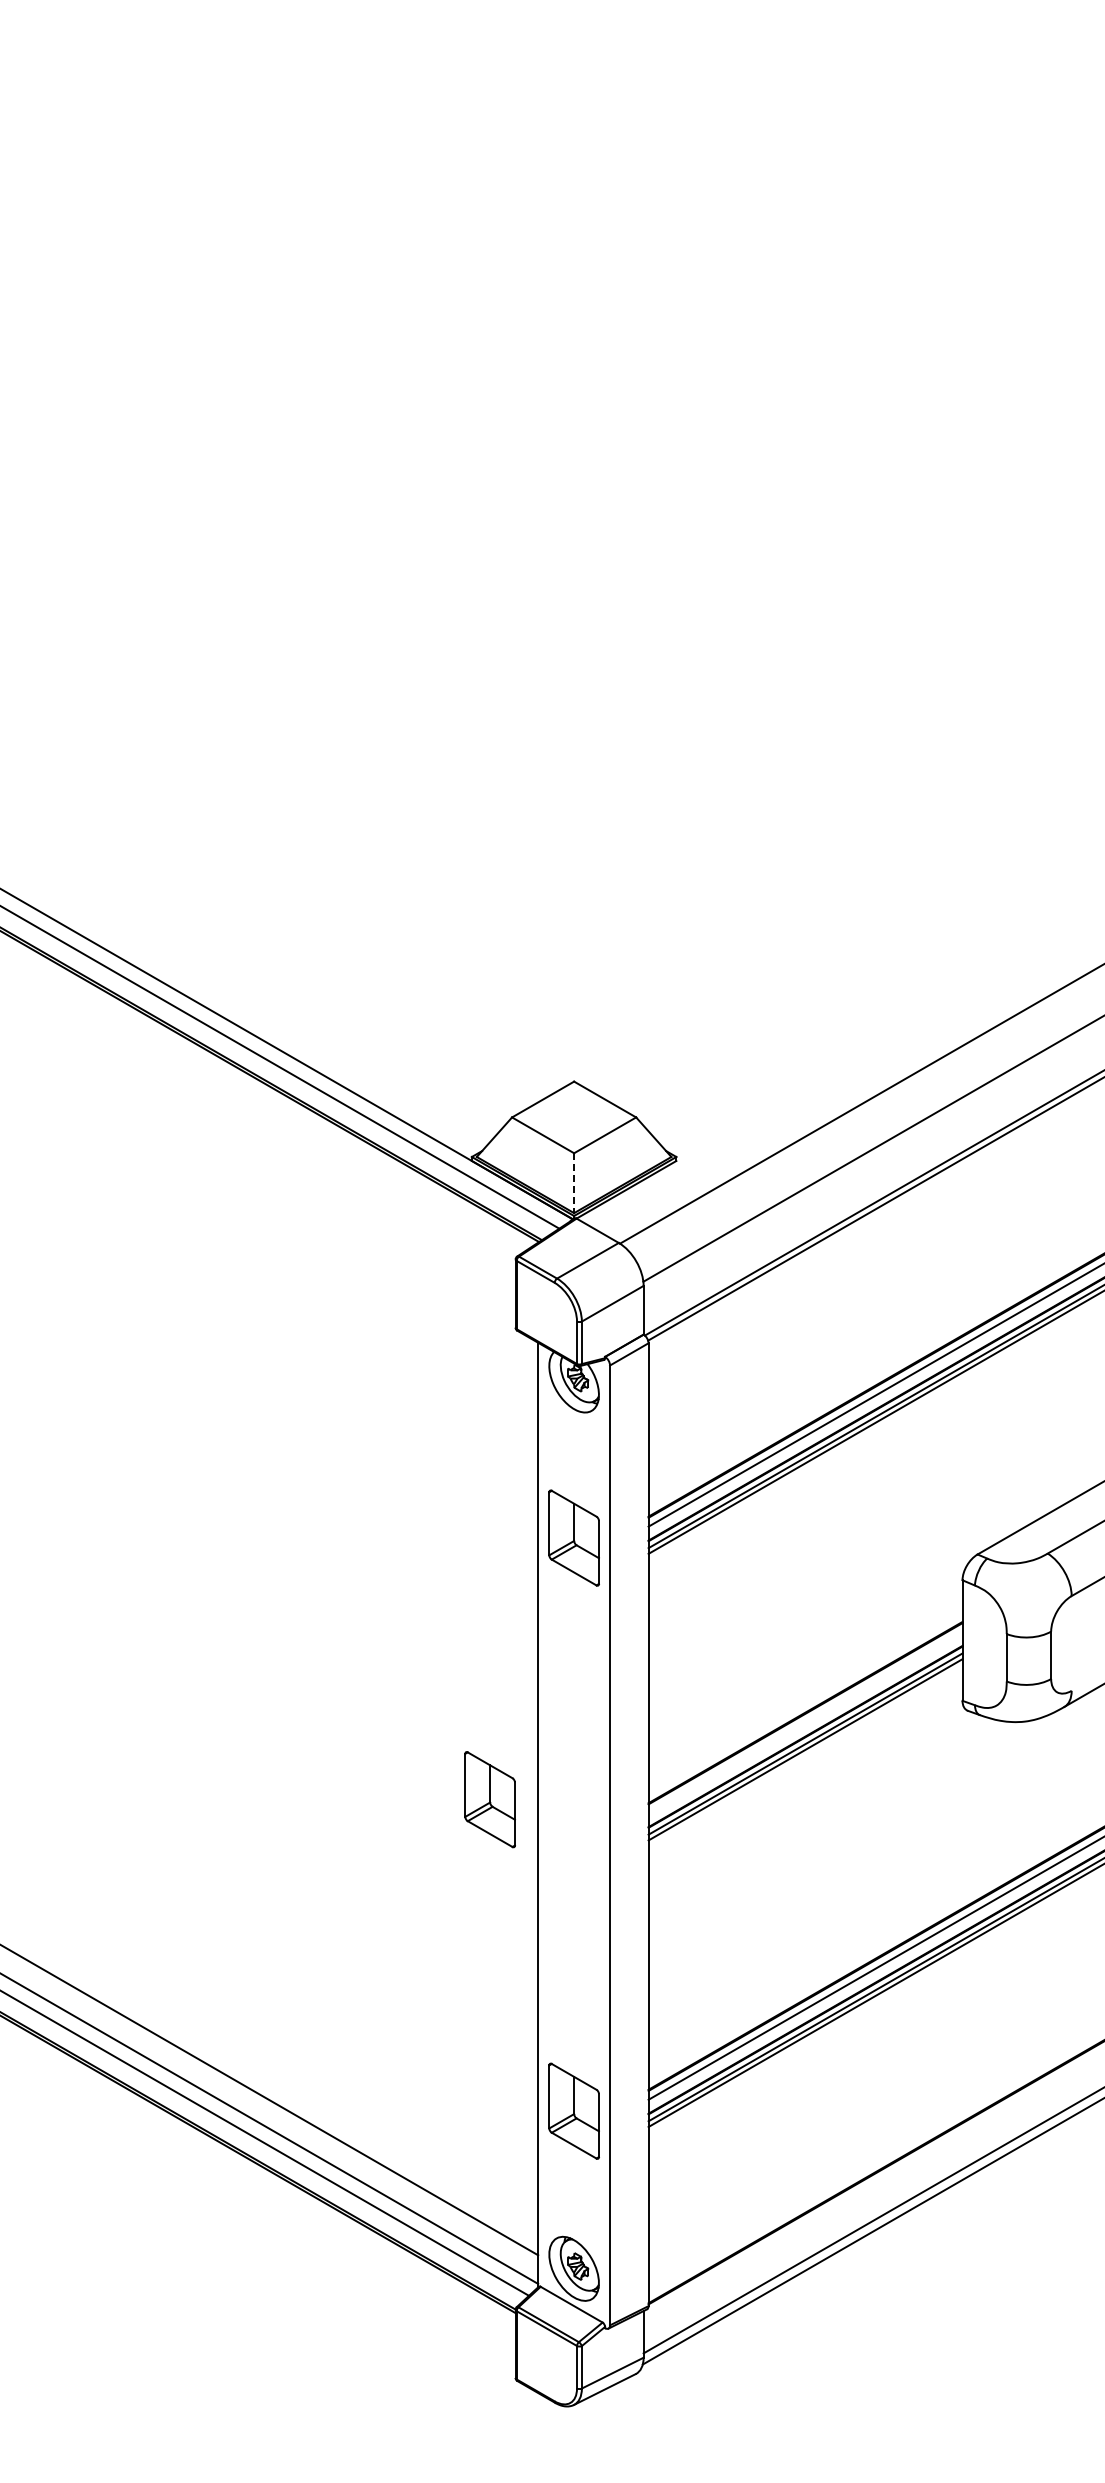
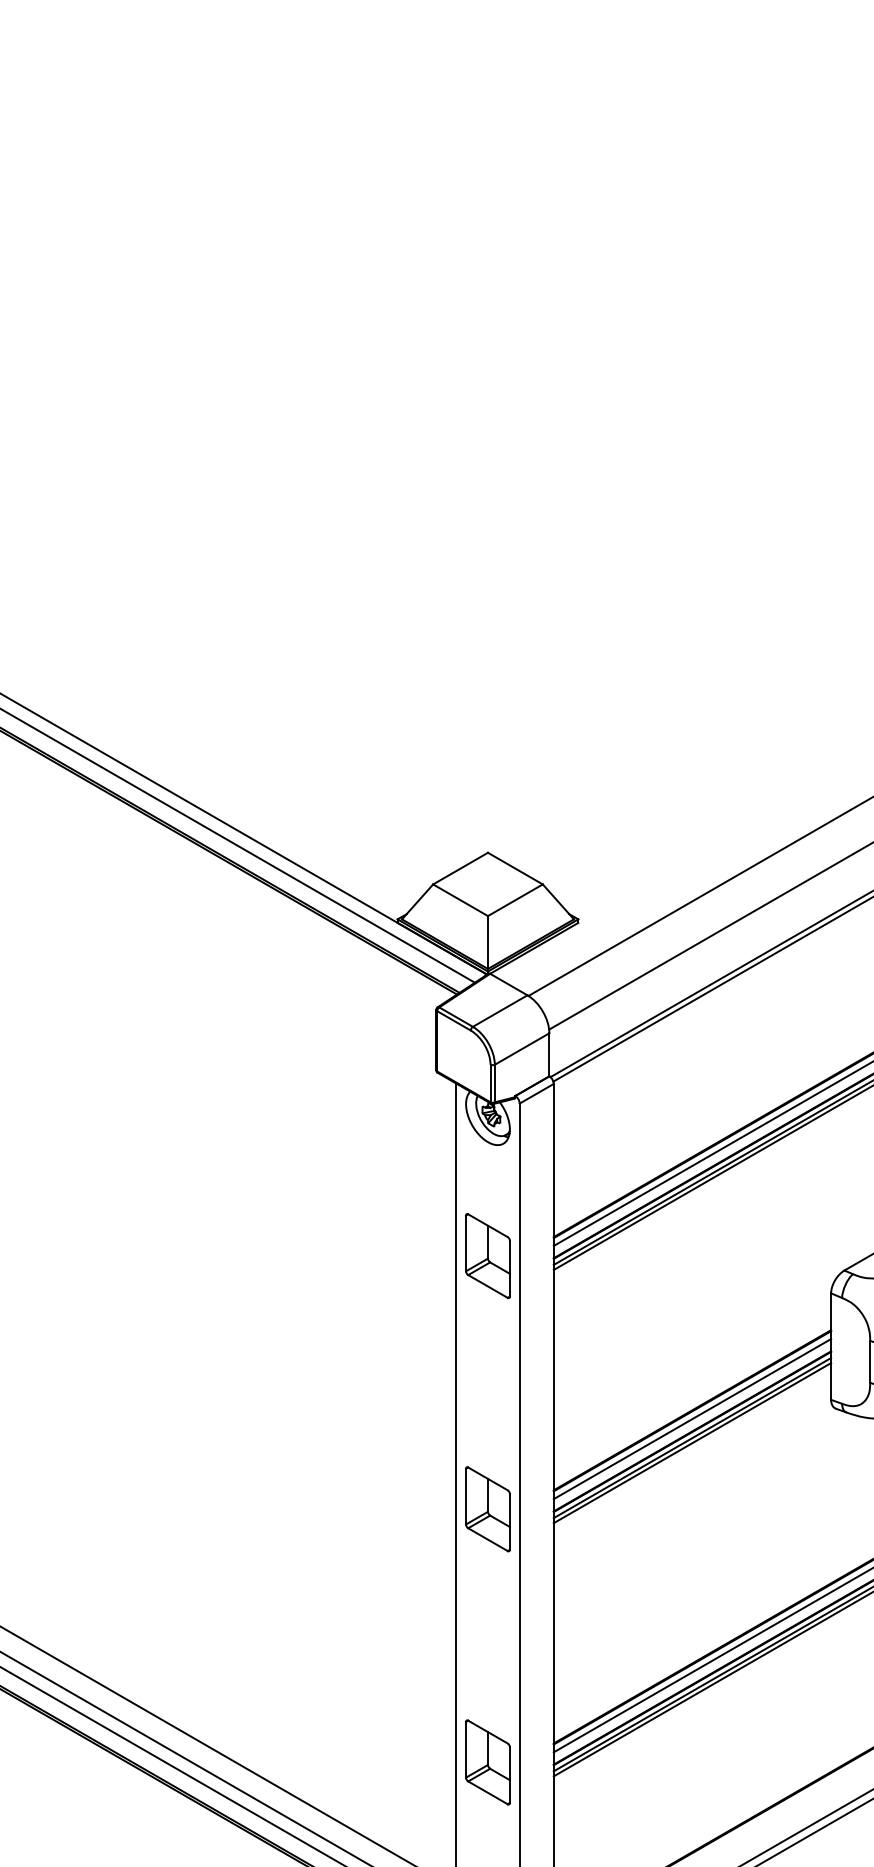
line: (574, 1183) -> (488, 942), dashed -> solid
line: (805, 1722) -> (692, 1419), added
part: (489, 1799) -> (487, 1509), moved

